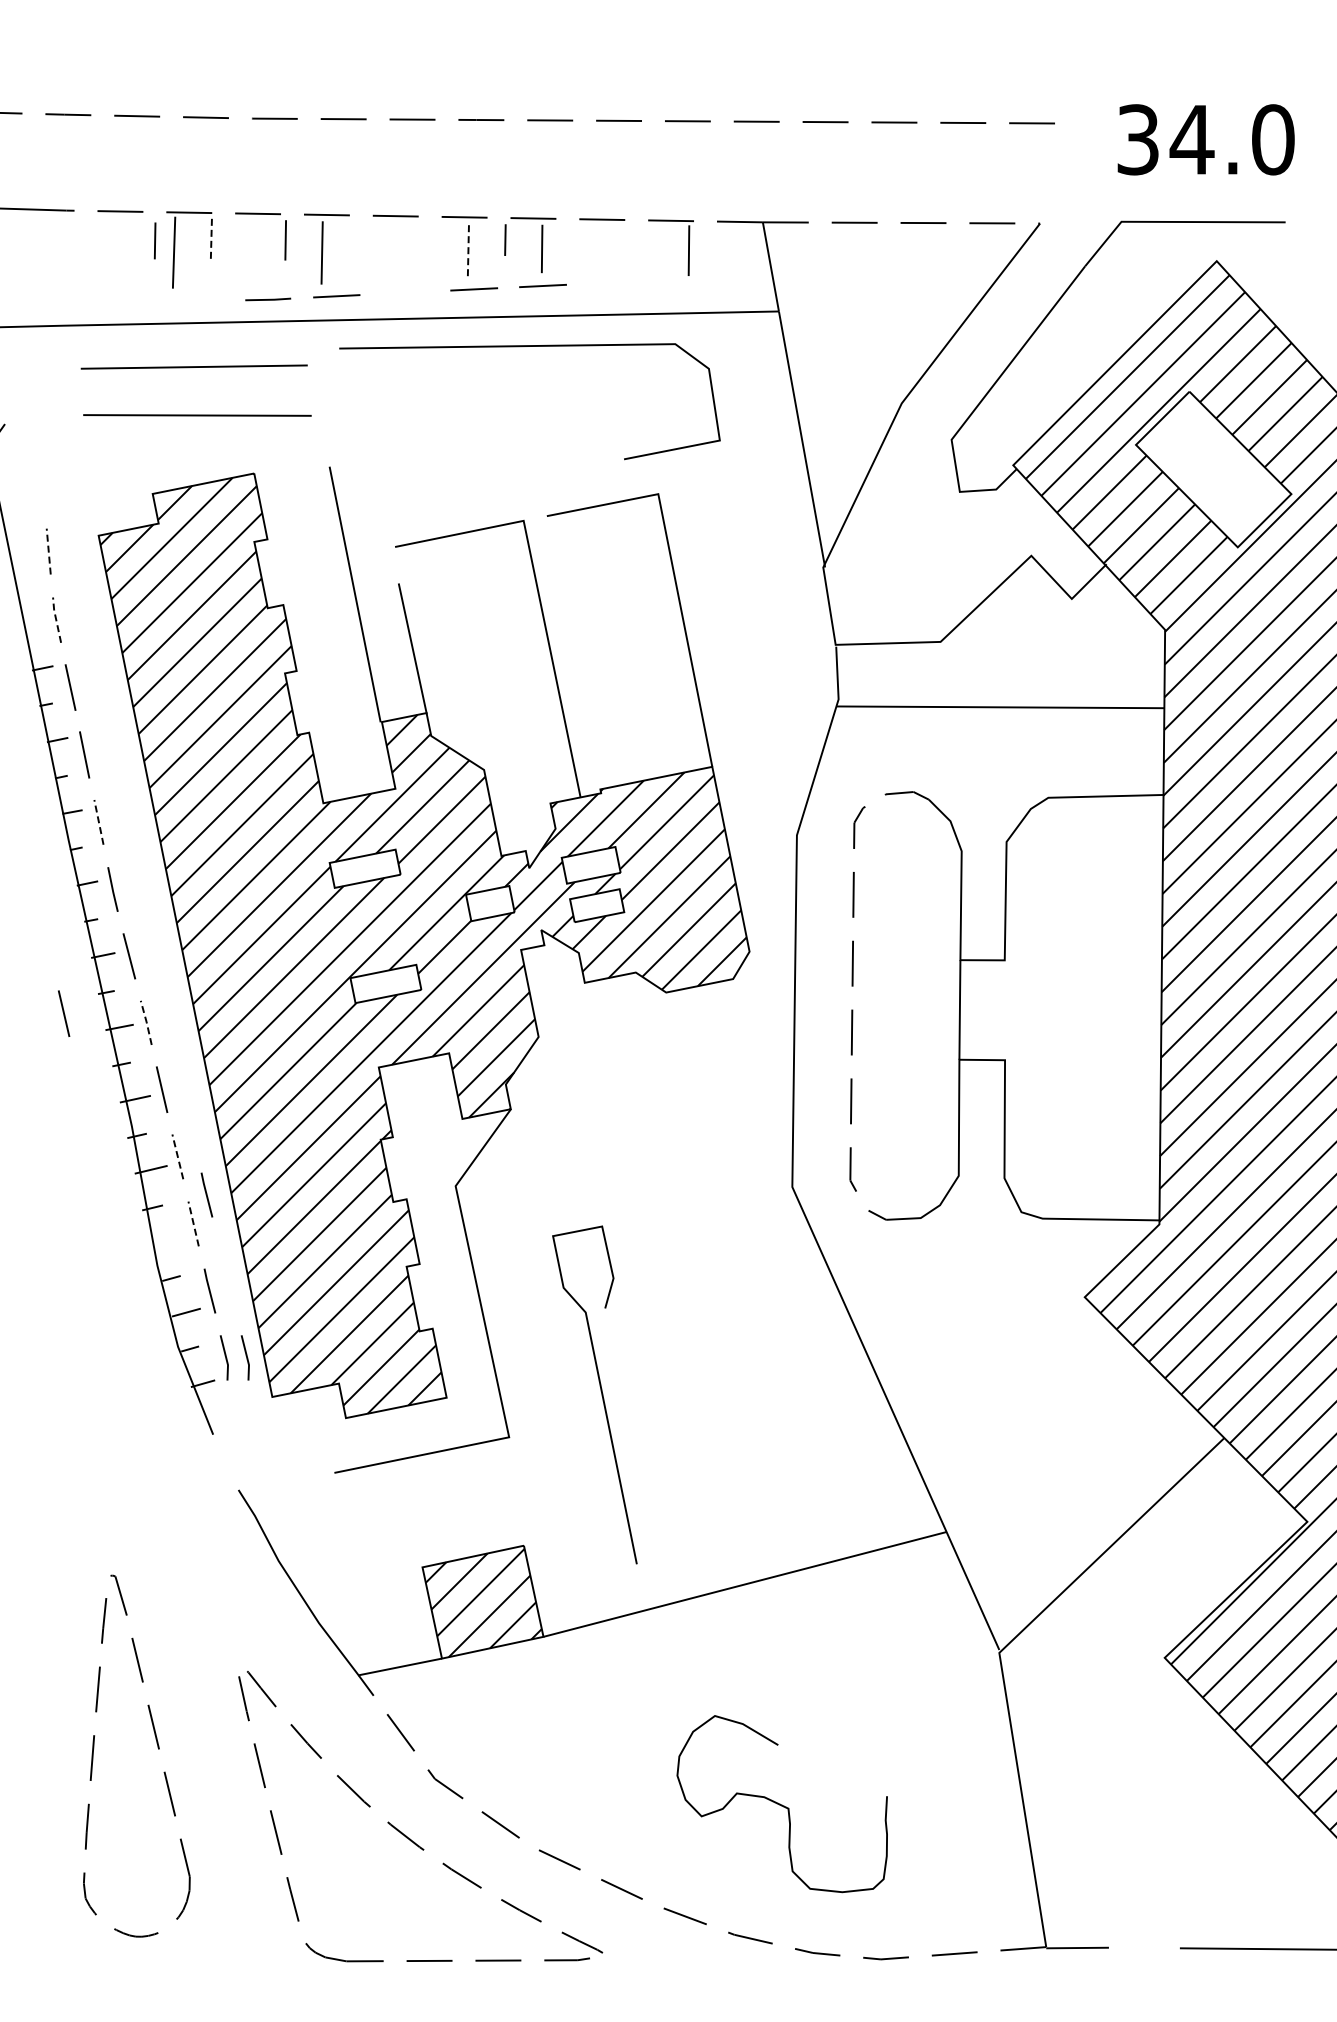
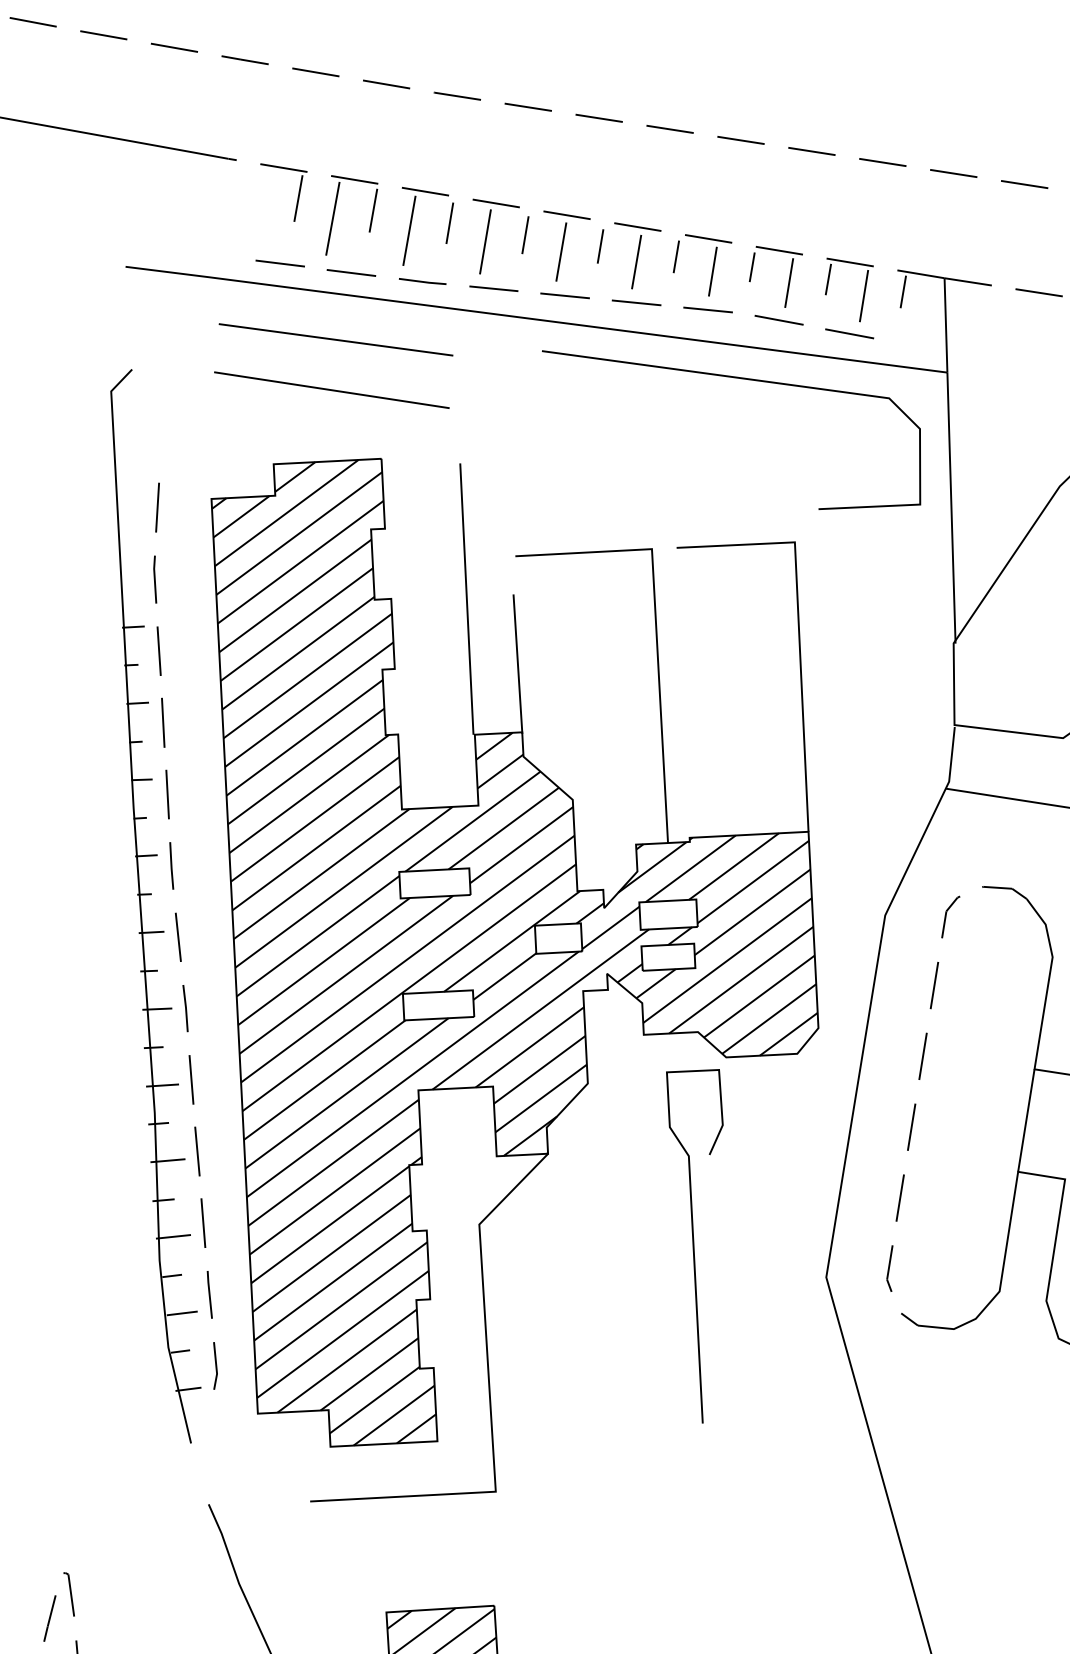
line: (138, 238) -> (298, 198), added
line: (578, 238) -> (751, 266), added
line: (211, 239) -> (373, 210), dashed -> solid
line: (652, 239) -> (828, 278), added
line: (154, 240) -> (524, 234), moved
line: (431, 240) -> (600, 245), added
line: (725, 241) -> (903, 292), added
line: (615, 248) -> (788, 282), added
line: (468, 250) -> (636, 261), dashed -> solid
line: (395, 251) -> (561, 251), added
line: (248, 253) -> (409, 231), added
line: (611, 285) -> (778, 320), added
line: (680, 288) -> (849, 333), added
line: (405, 292) -> (565, 295), added
line: (199, 301) -> (351, 273), added
line: (130, 302) -> (280, 263), added
line: (521, 347) -> (730, 378), moved
line: (48, 551) -> (157, 507), dashed -> solid
line: (56, 619) -> (155, 578), dashed -> solid
line: (98, 822) -> (167, 794), dashed -> solid
line: (64, 1013) -> (102, 986), removed
line: (146, 1022) -> (185, 1008), dashed -> solid
line: (177, 1156) -> (197, 1151), dashed -> solid
line: (206, 1194) -> (221, 1194), removed
line: (193, 1223) -> (203, 1222), dashed -> solid
line: (166, 1241) -> (172, 1237), added
line: (246, 1357) -> (237, 1368), removed
curve: (600, 1391) -> (691, 1239), moved

